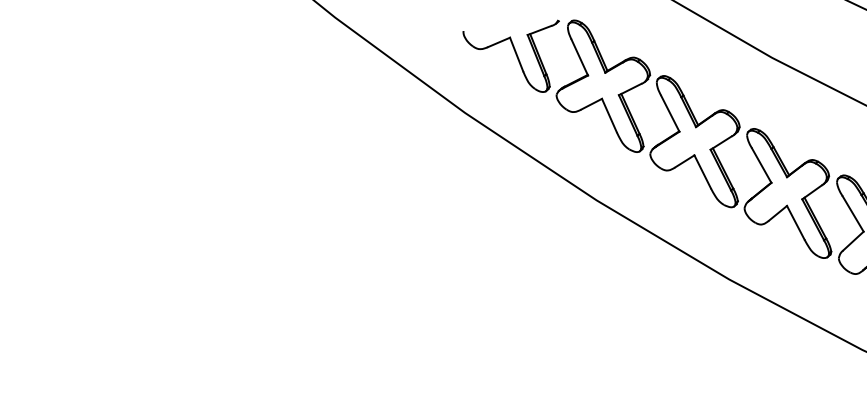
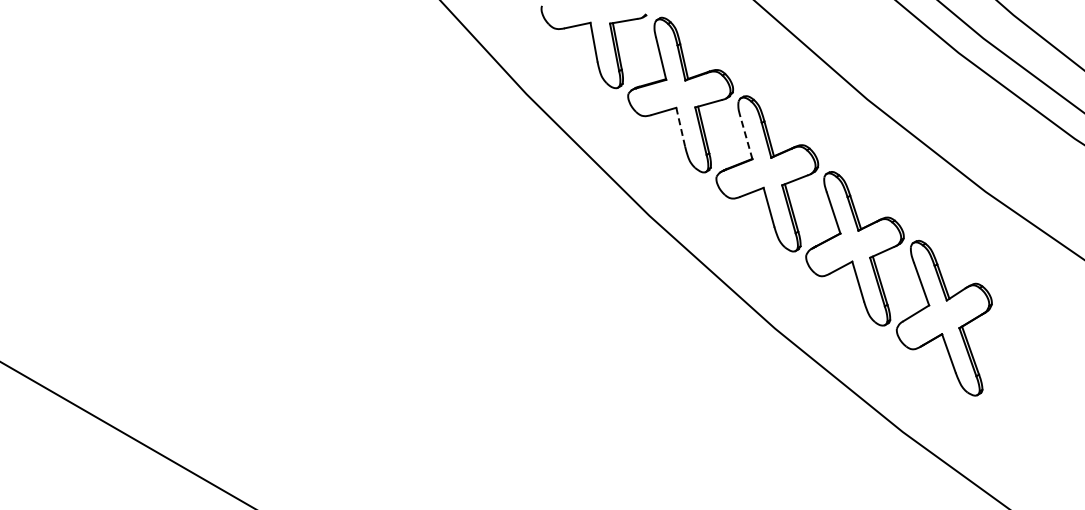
line: (670, 114) -> (746, 138), solid -> dashed
line: (609, 115) -> (680, 127), solid -> dashed

